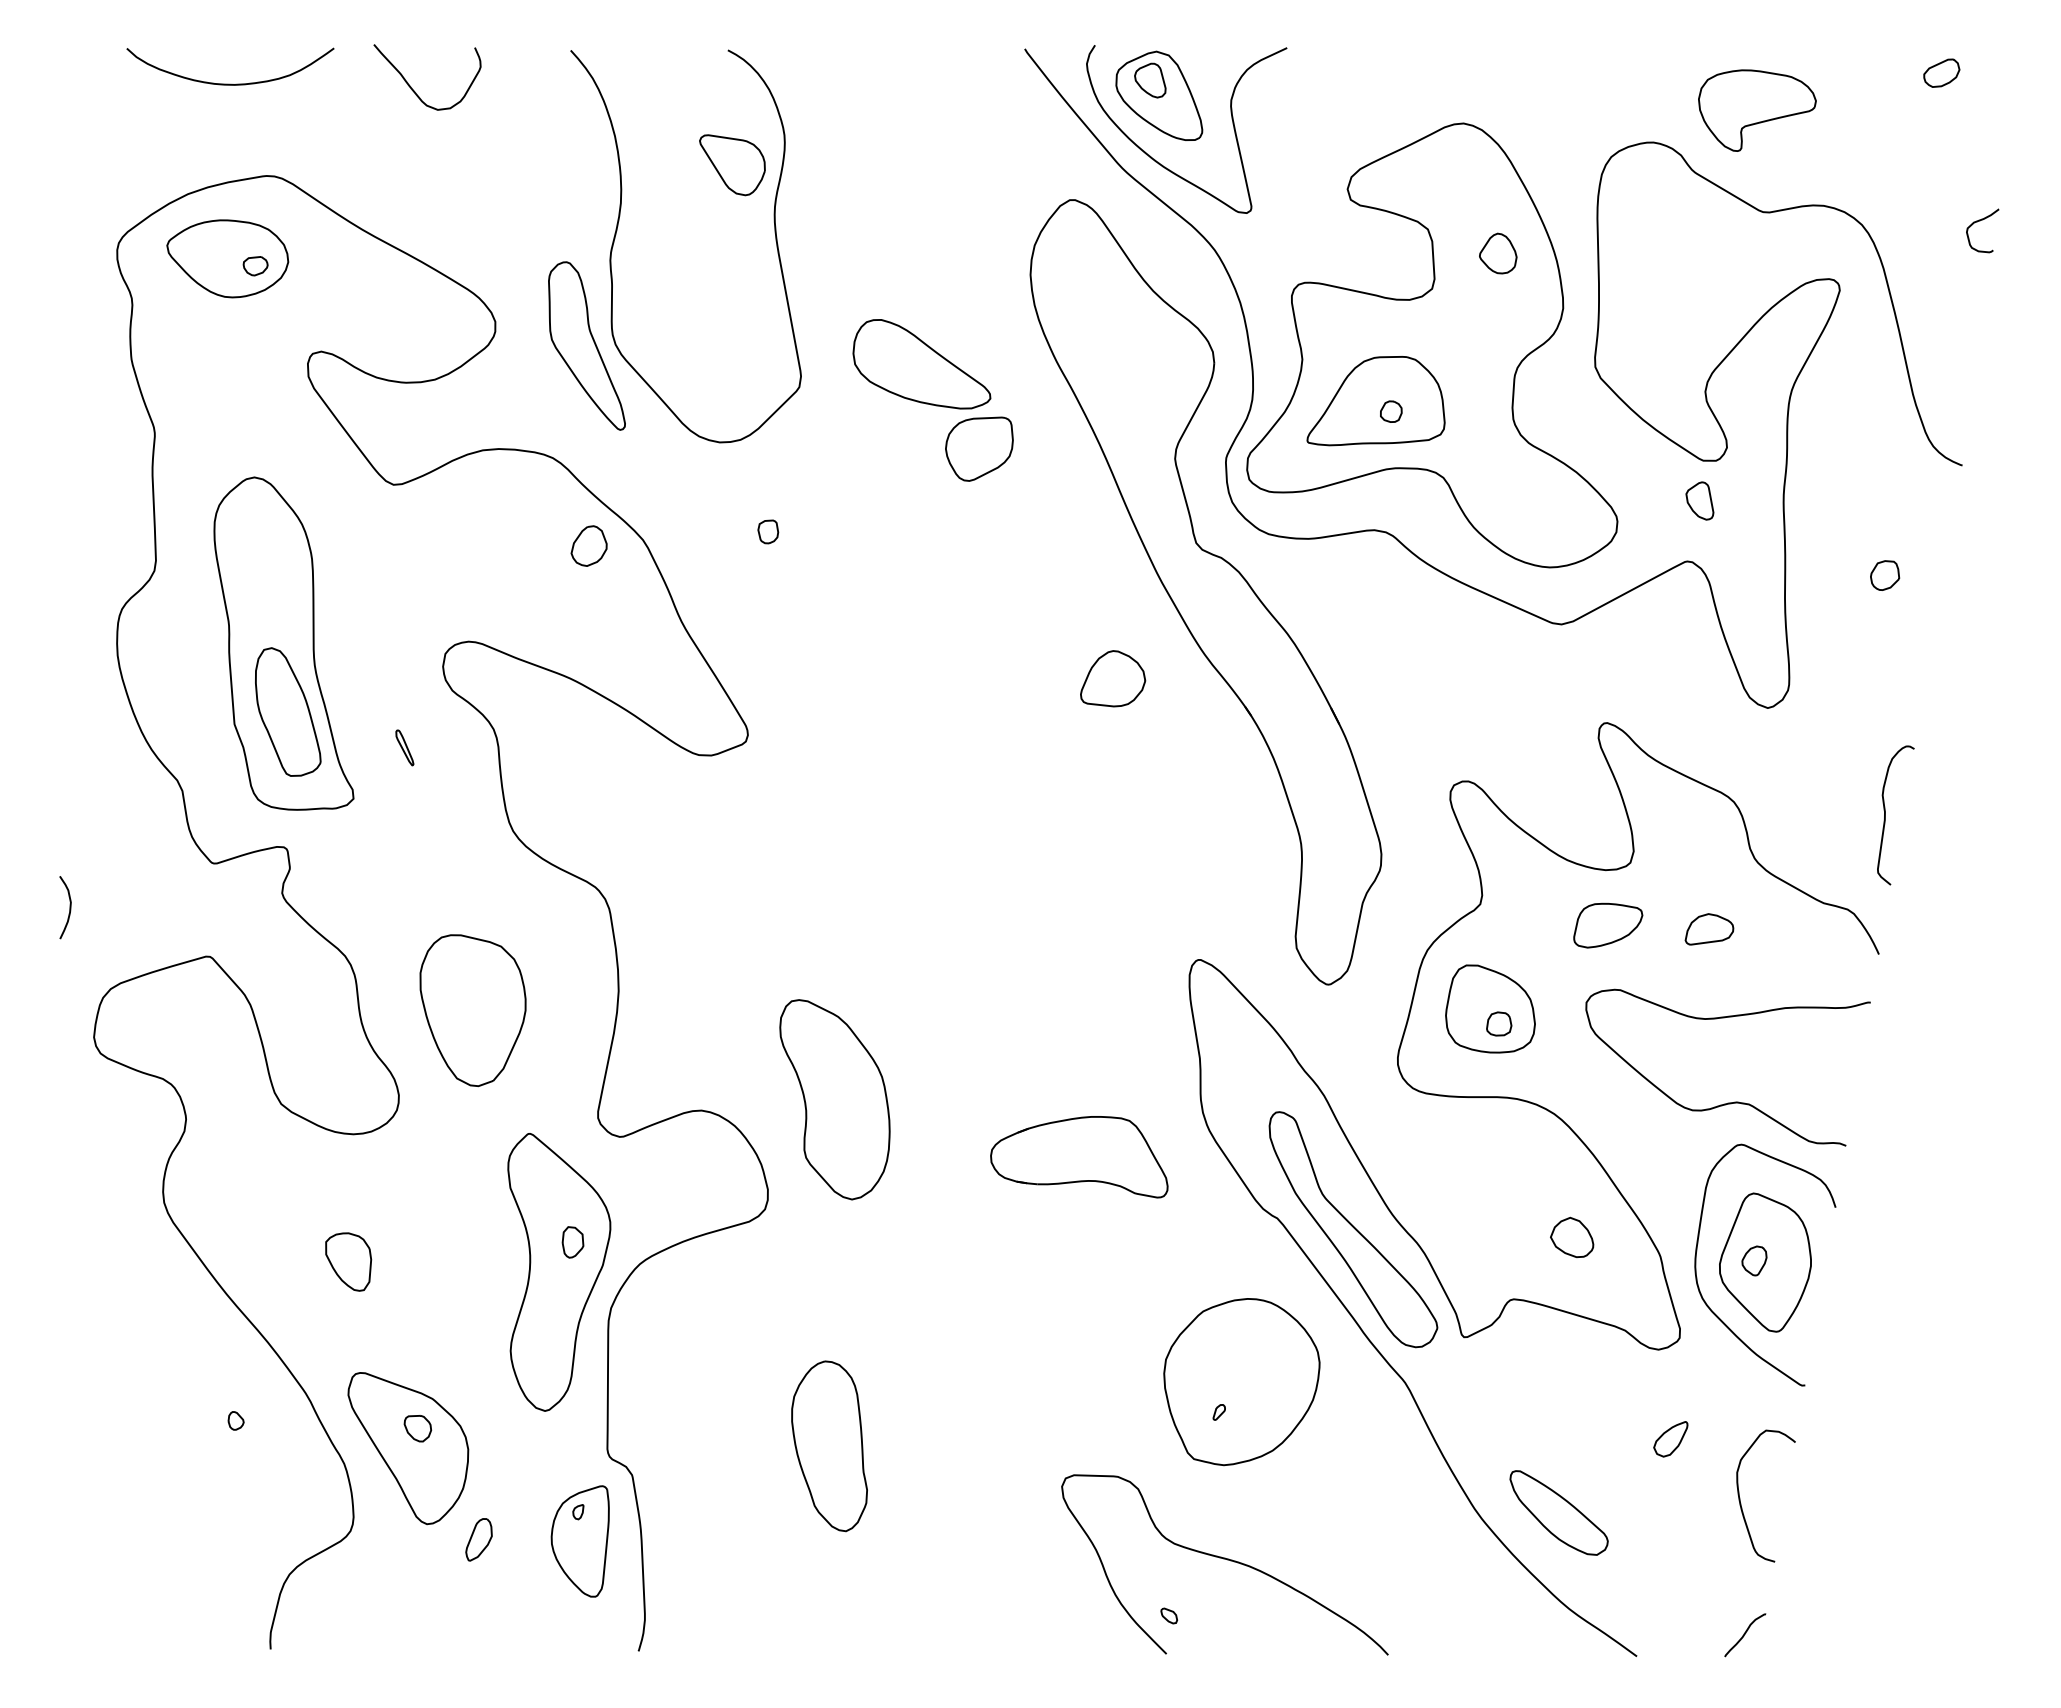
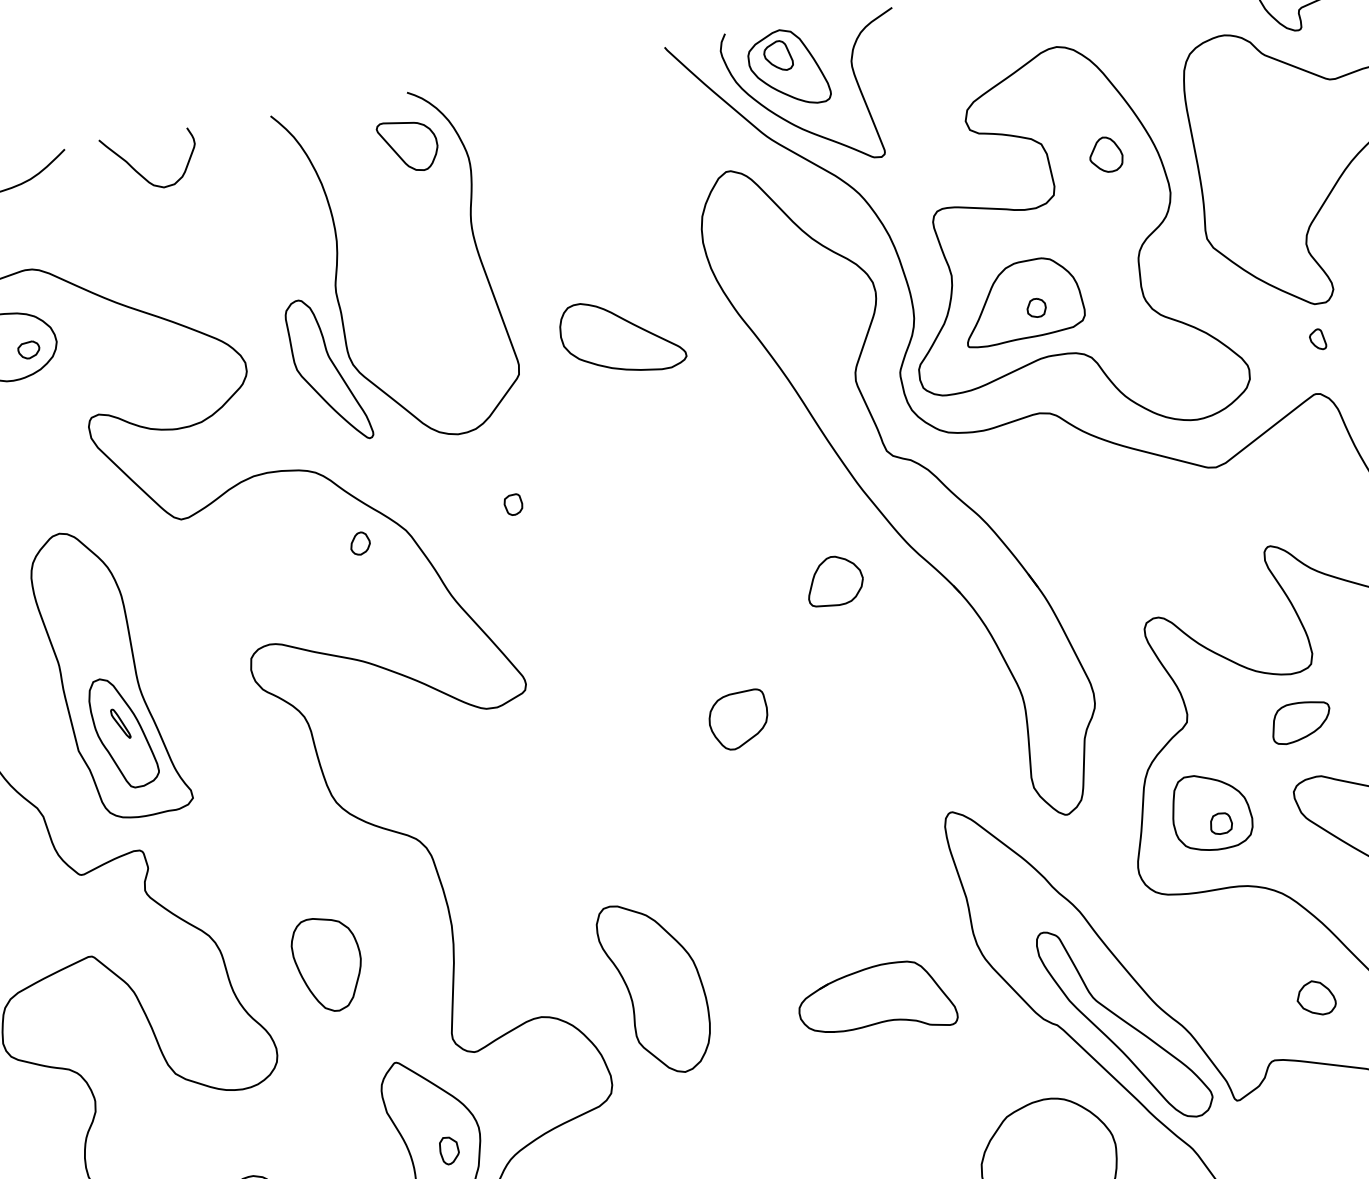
part: (732, 165) -> (408, 146), moved
part: (979, 448) -> (738, 719), moved
part: (1699, 500) -> (1317, 339), size x0.62
part: (589, 545) -> (360, 543), size x0.62
part: (404, 747) -> (120, 723), moved
part: (472, 1010) -> (327, 964), size x0.71

